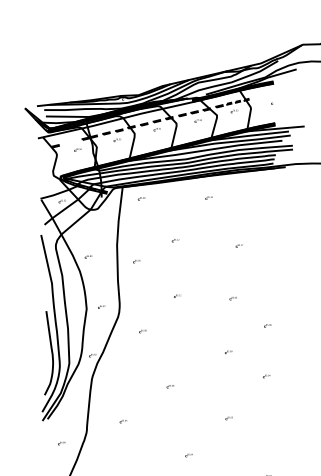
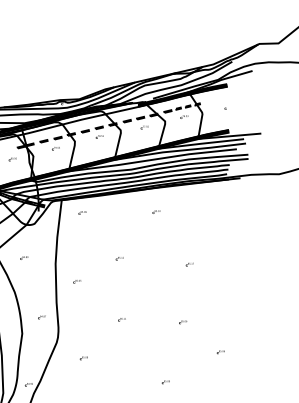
part: (88, 256) -> (24, 257), moved
part: (101, 306) -> (41, 316), moved
part: (228, 351) -> (165, 381), moved

